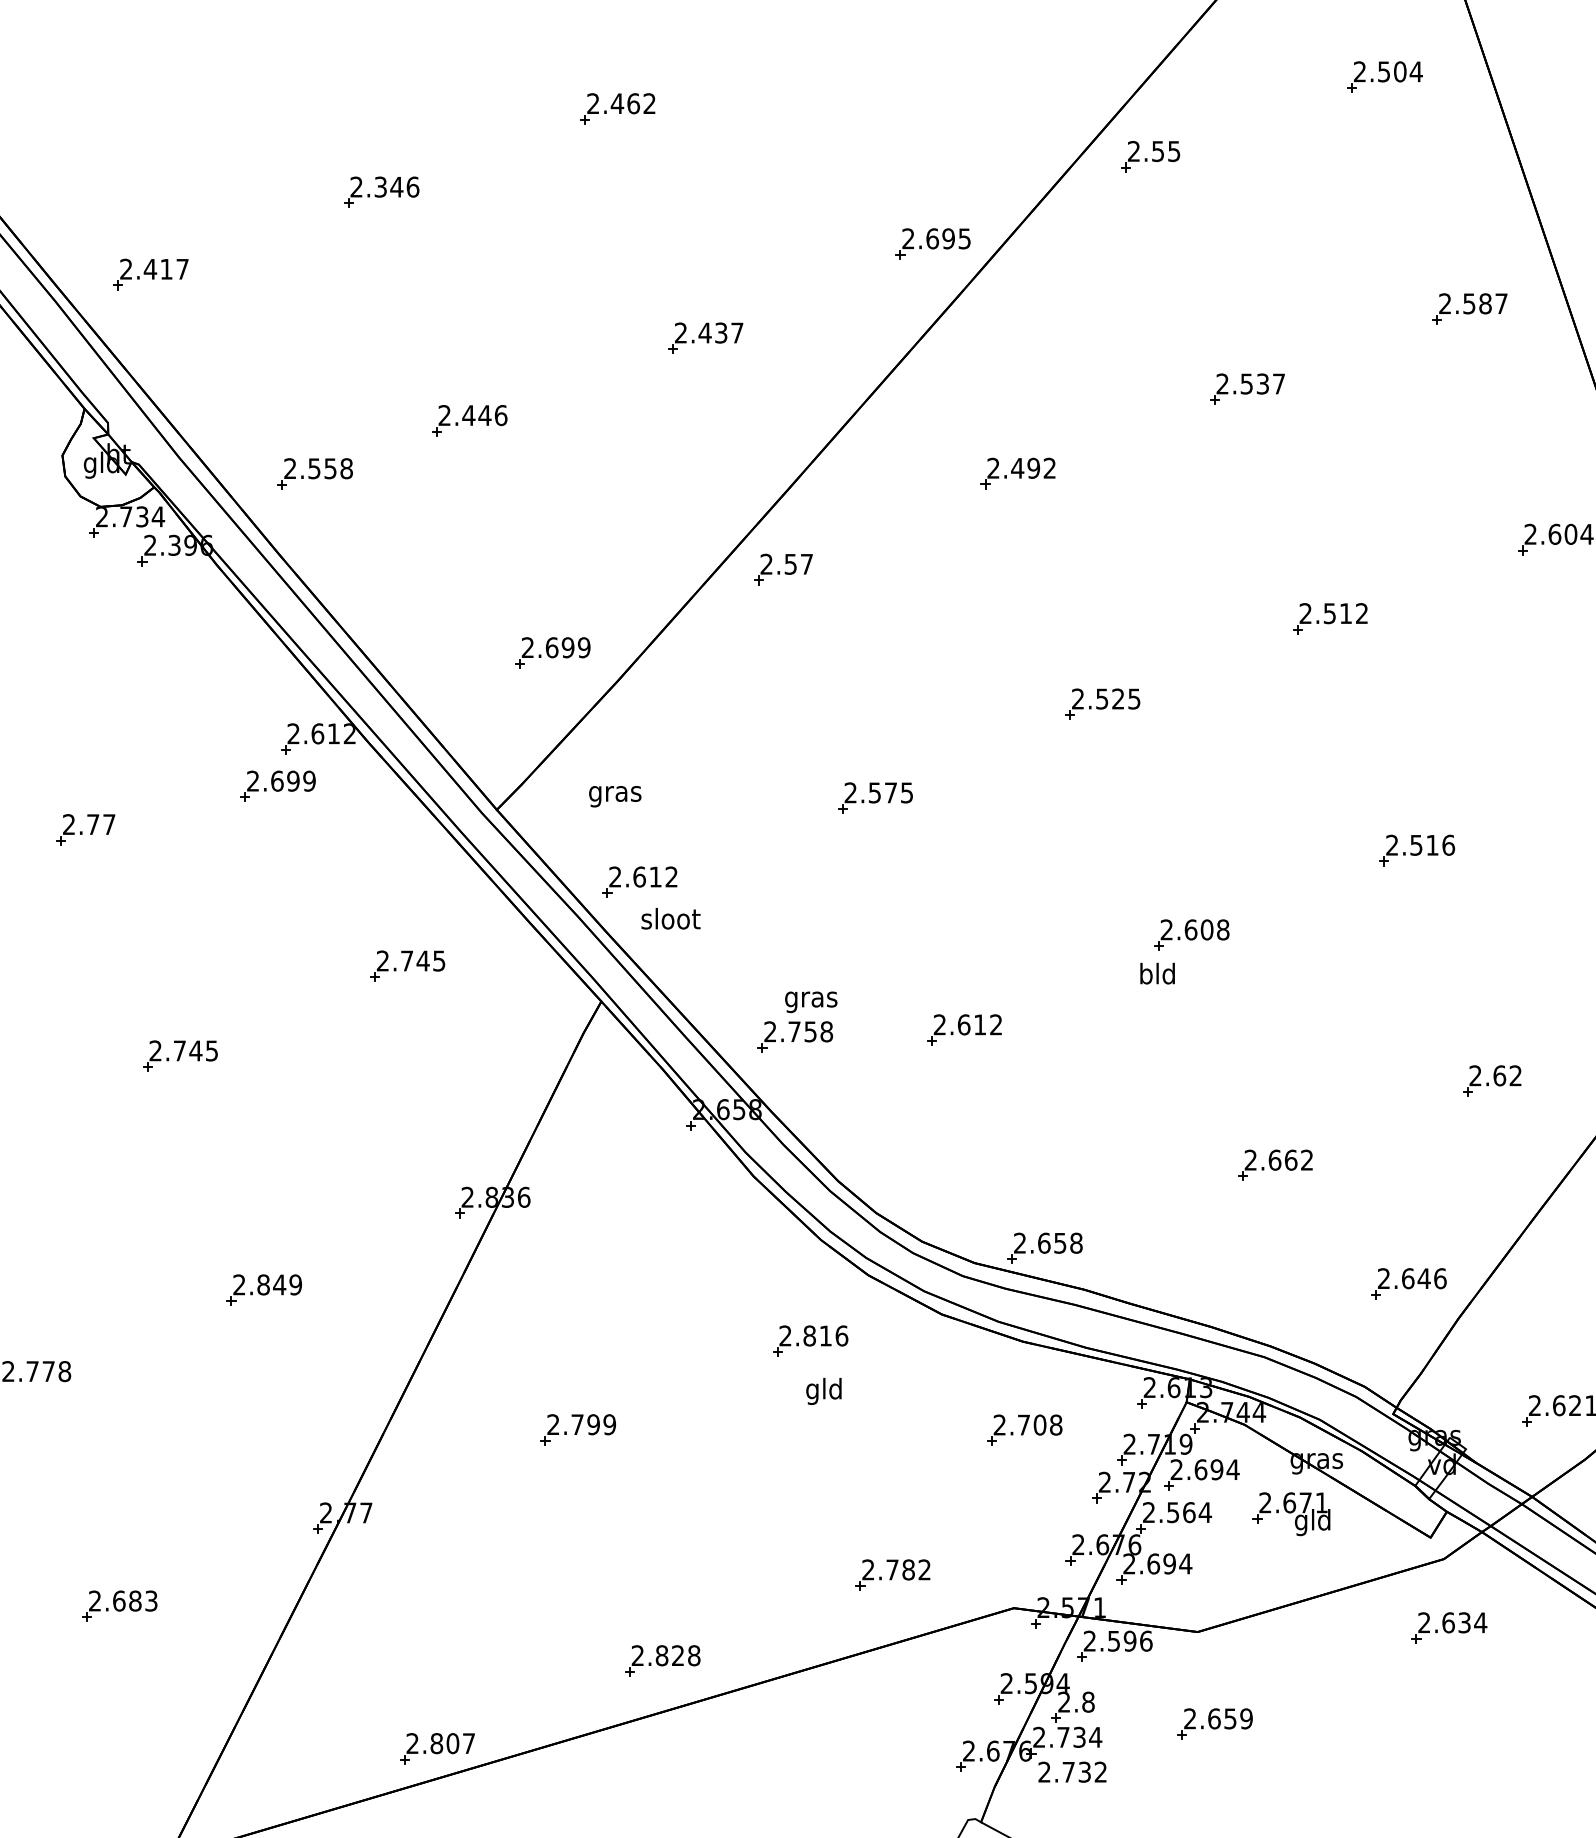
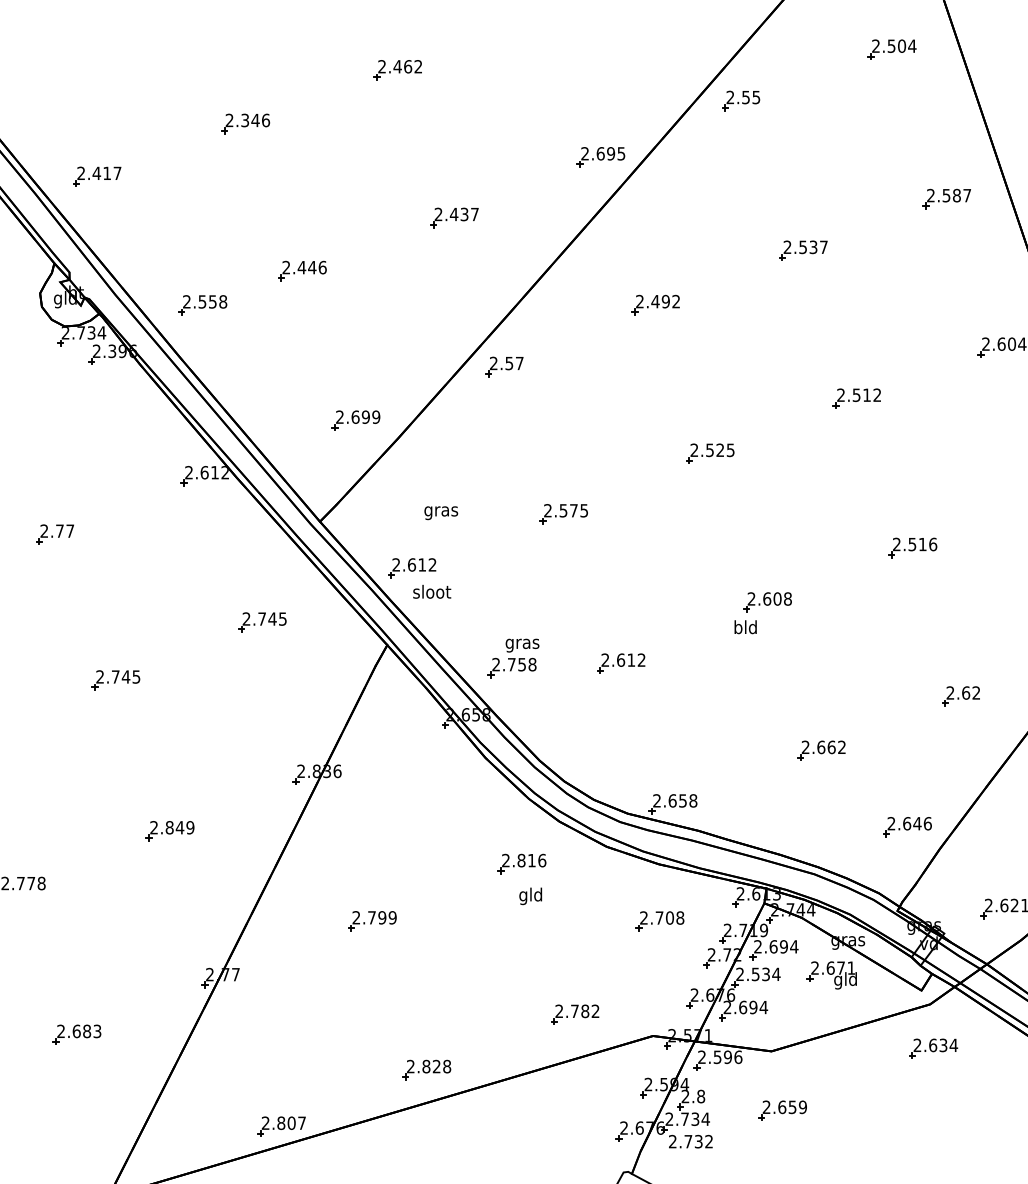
part: (277, 786) -> (178, 506), removed
text: (615, 797) -> (441, 513), moved
text: (1189, 1512) -> (766, 974), 2.564 -> 2.534

